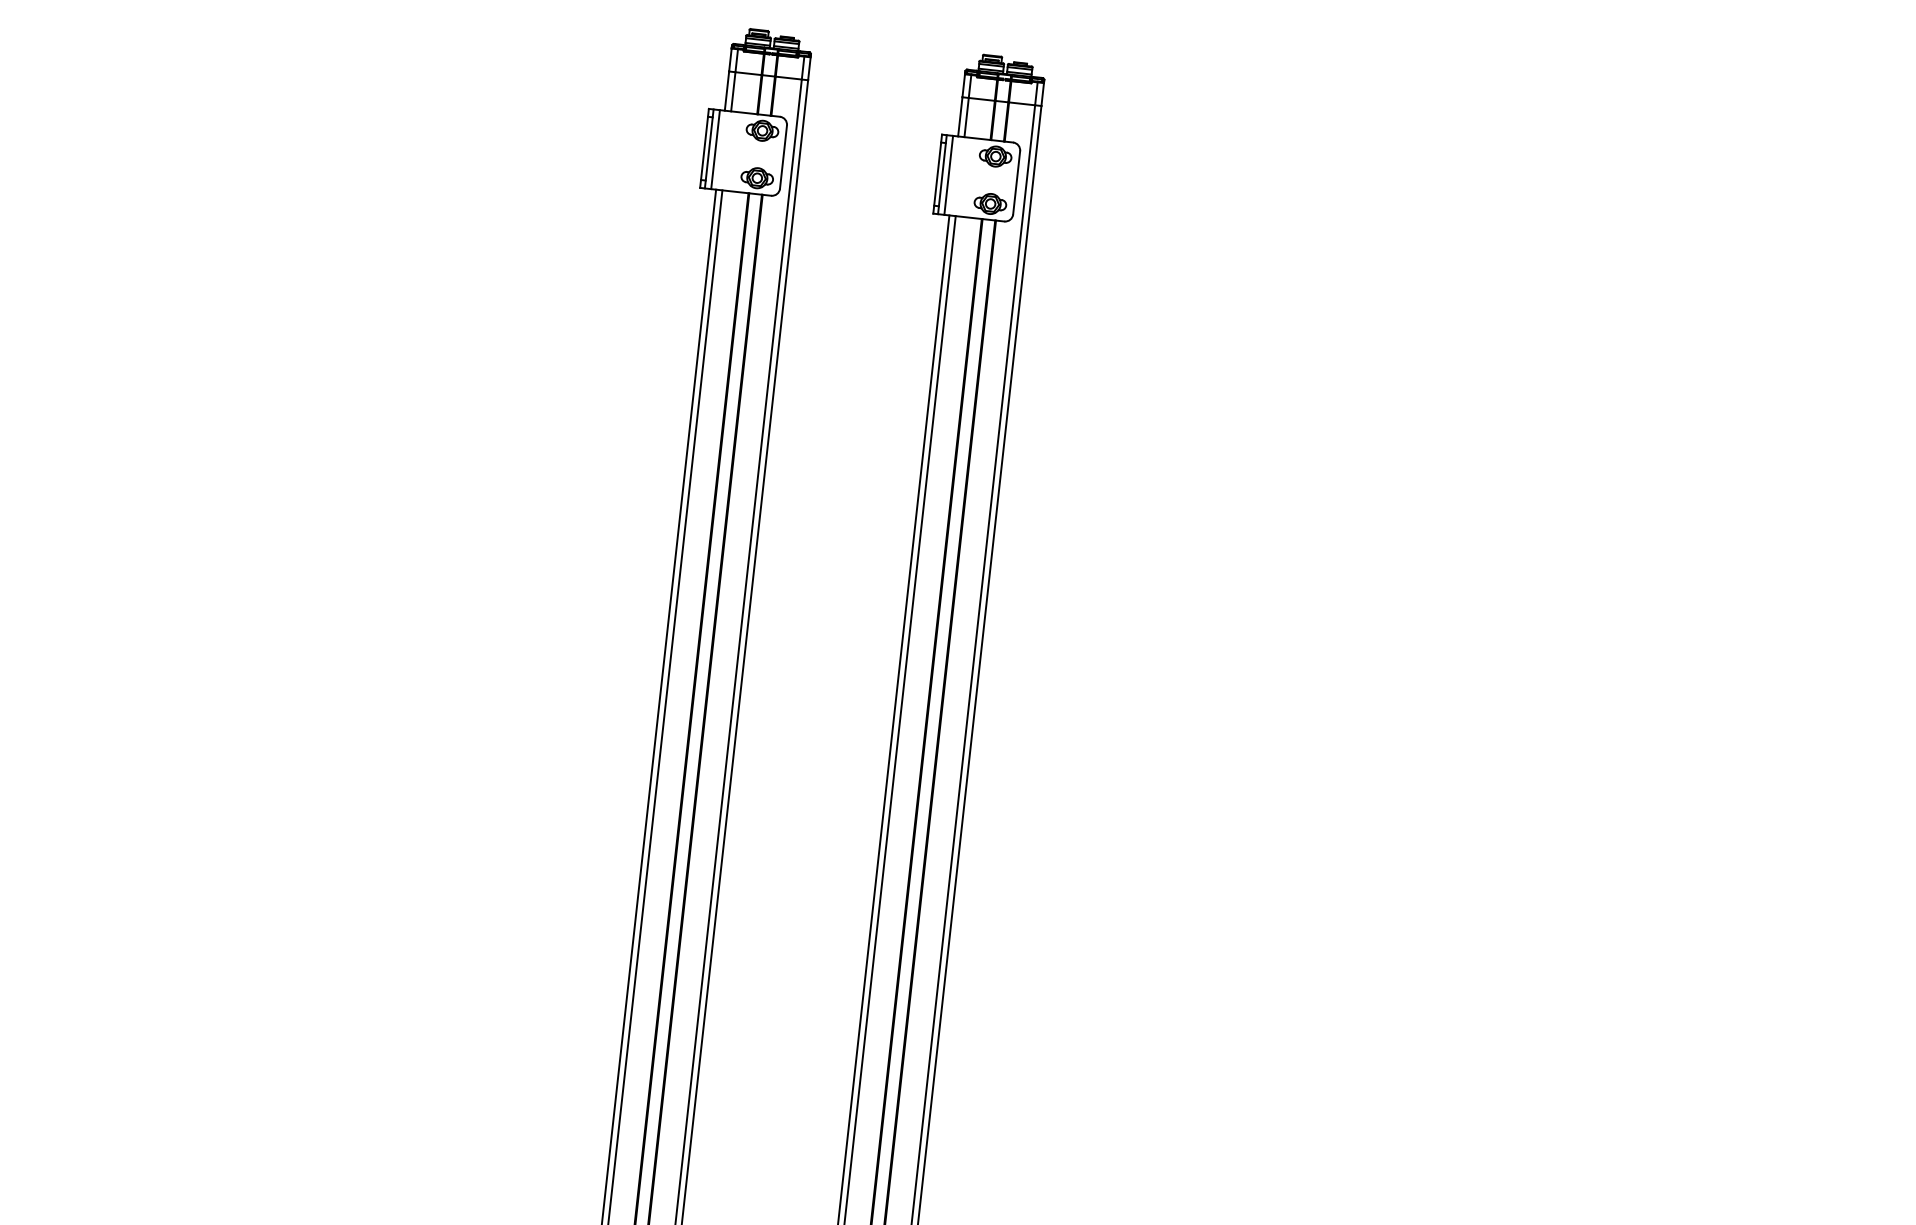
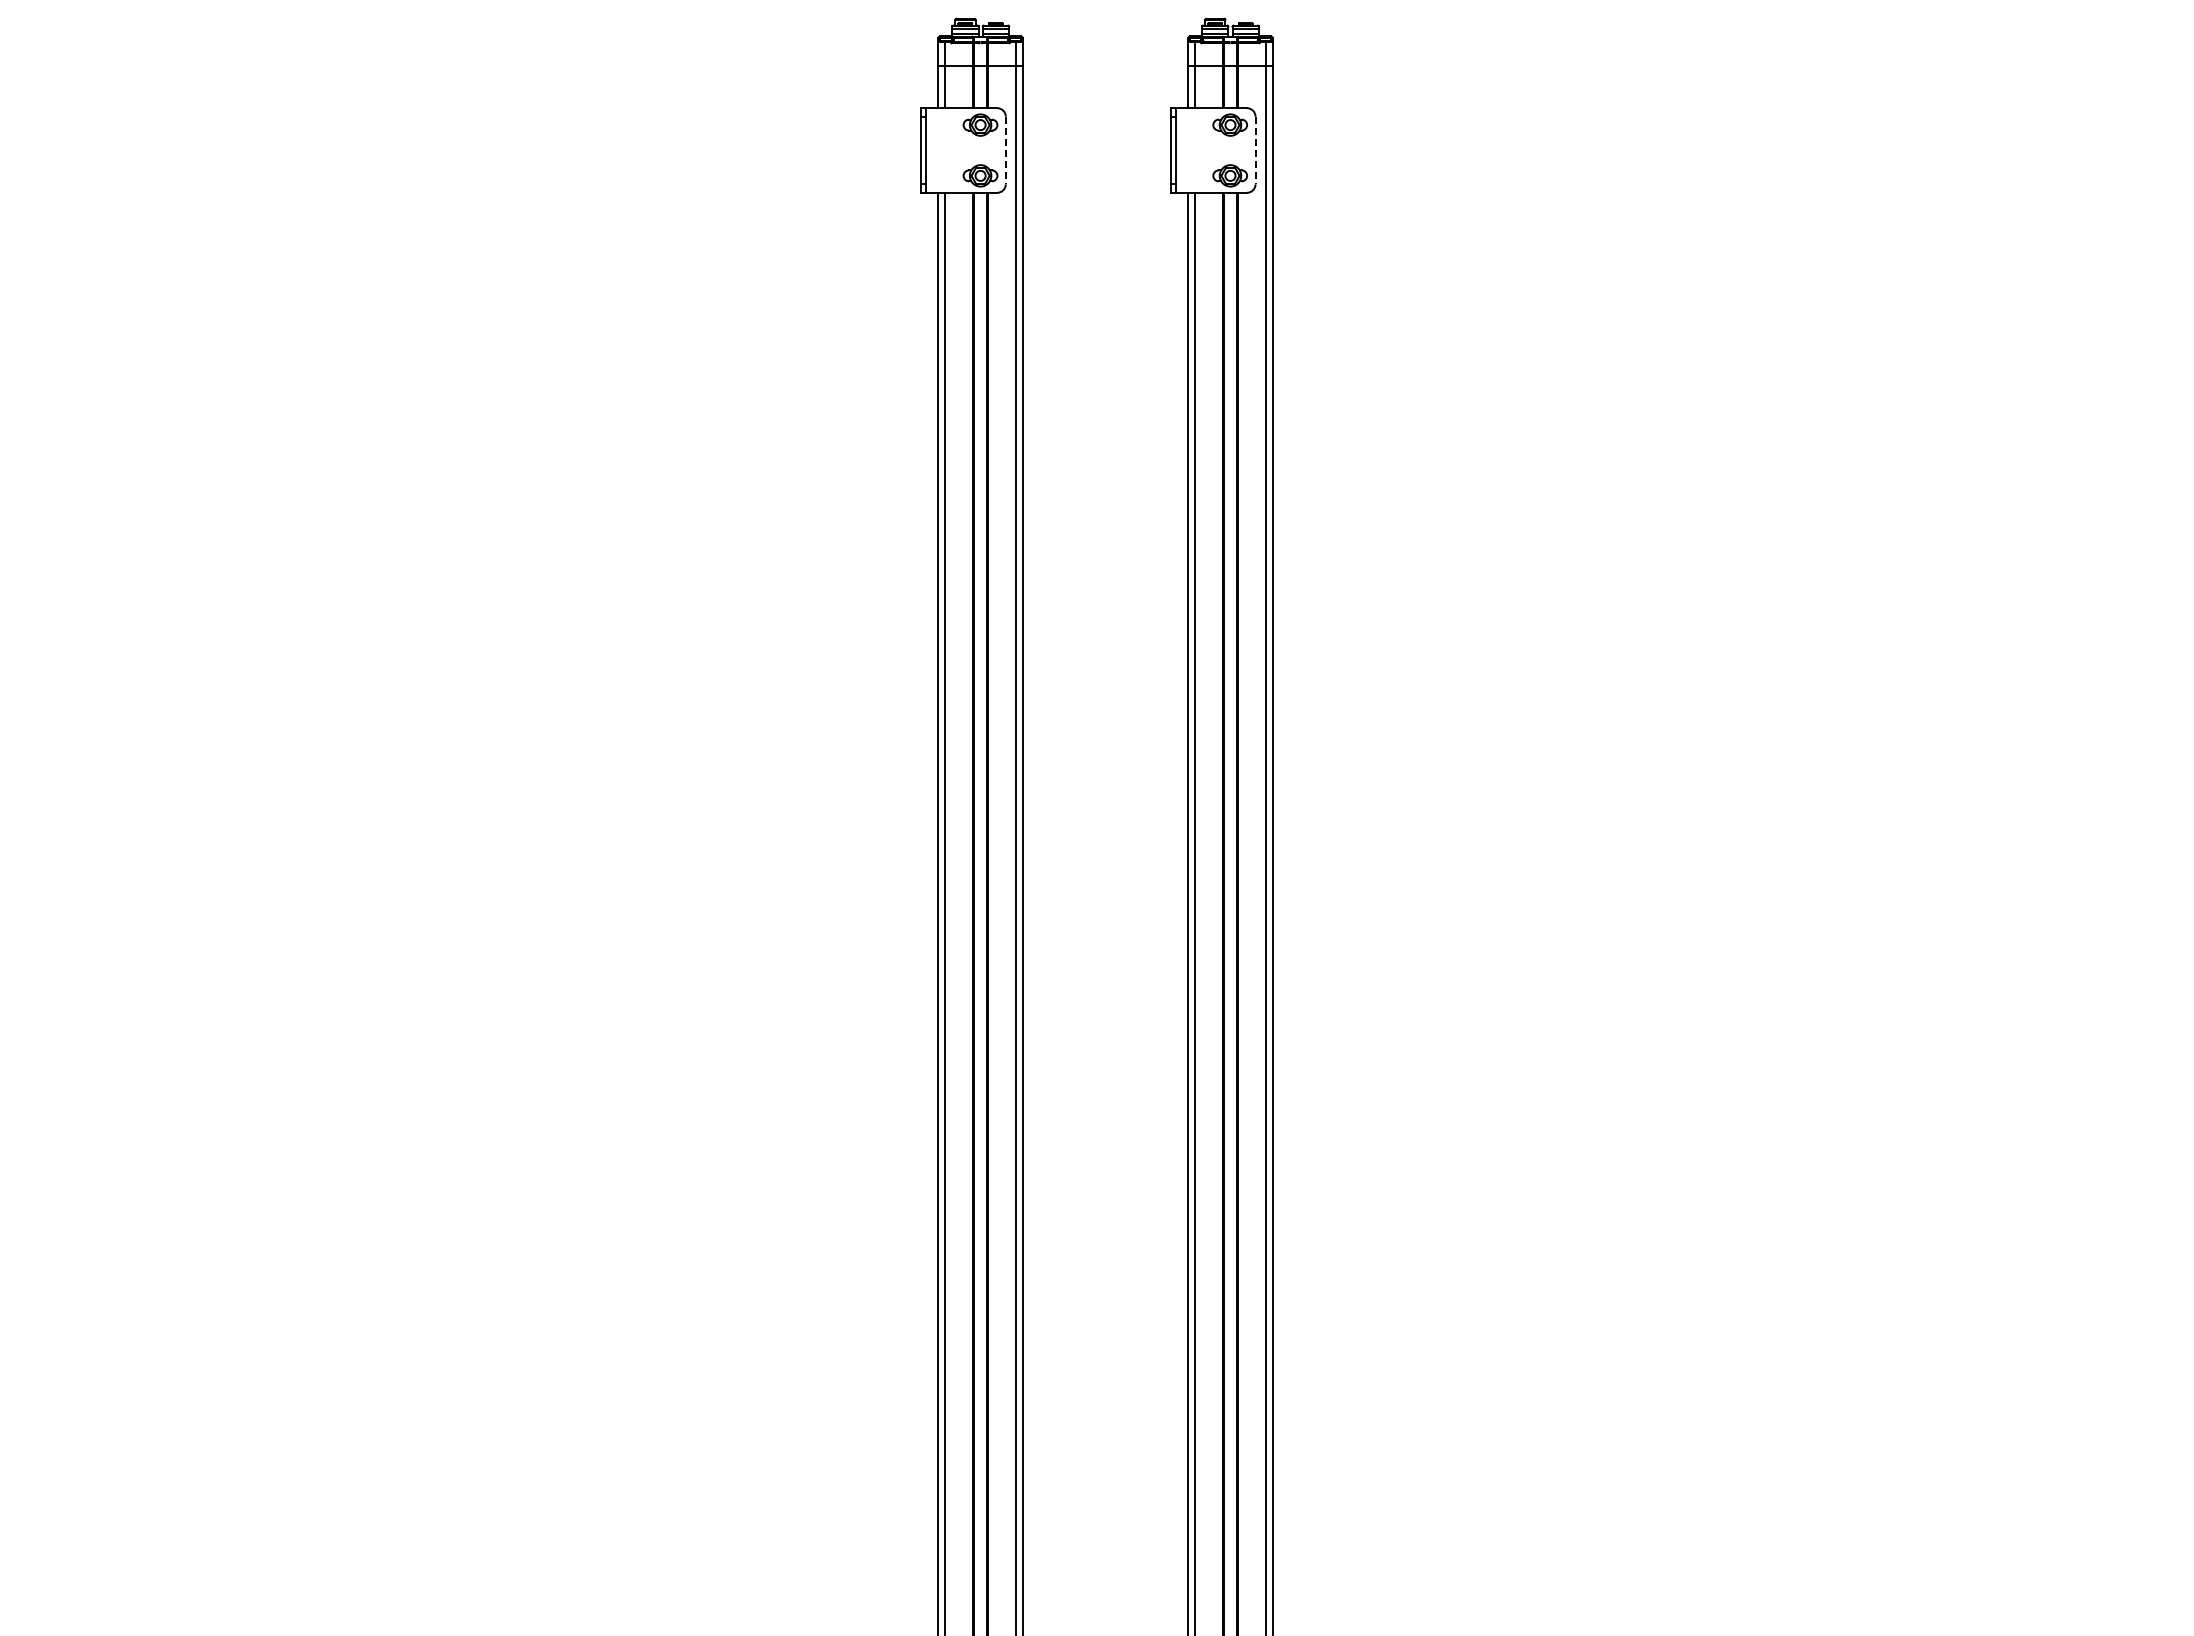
line: (715, 149) -> (933, 150), removed
line: (783, 157) -> (1005, 150), solid -> dashed
line: (948, 175) -> (1182, 150), removed
line: (1016, 182) -> (1255, 150), solid -> dashed

